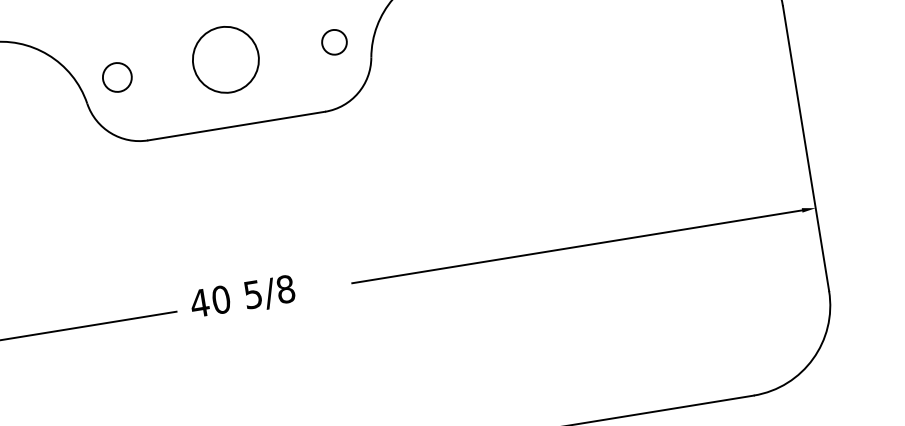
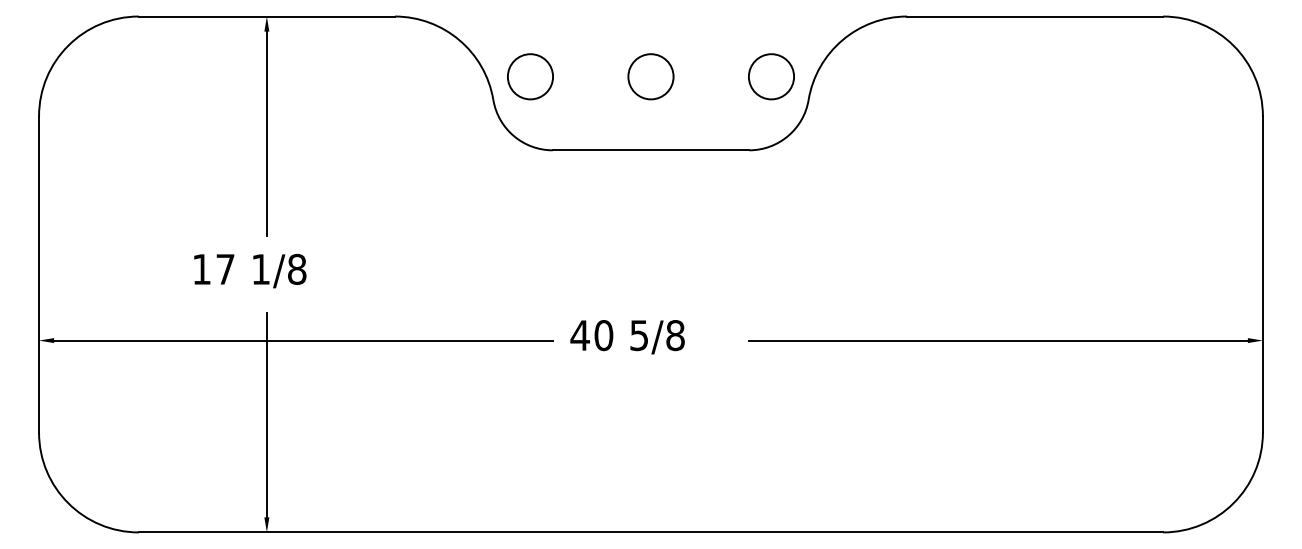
circle: (334, 41) -> (771, 76), size x1.67
circle: (225, 59) -> (650, 76), size x0.62
circle: (117, 77) -> (530, 76), size x1.43

